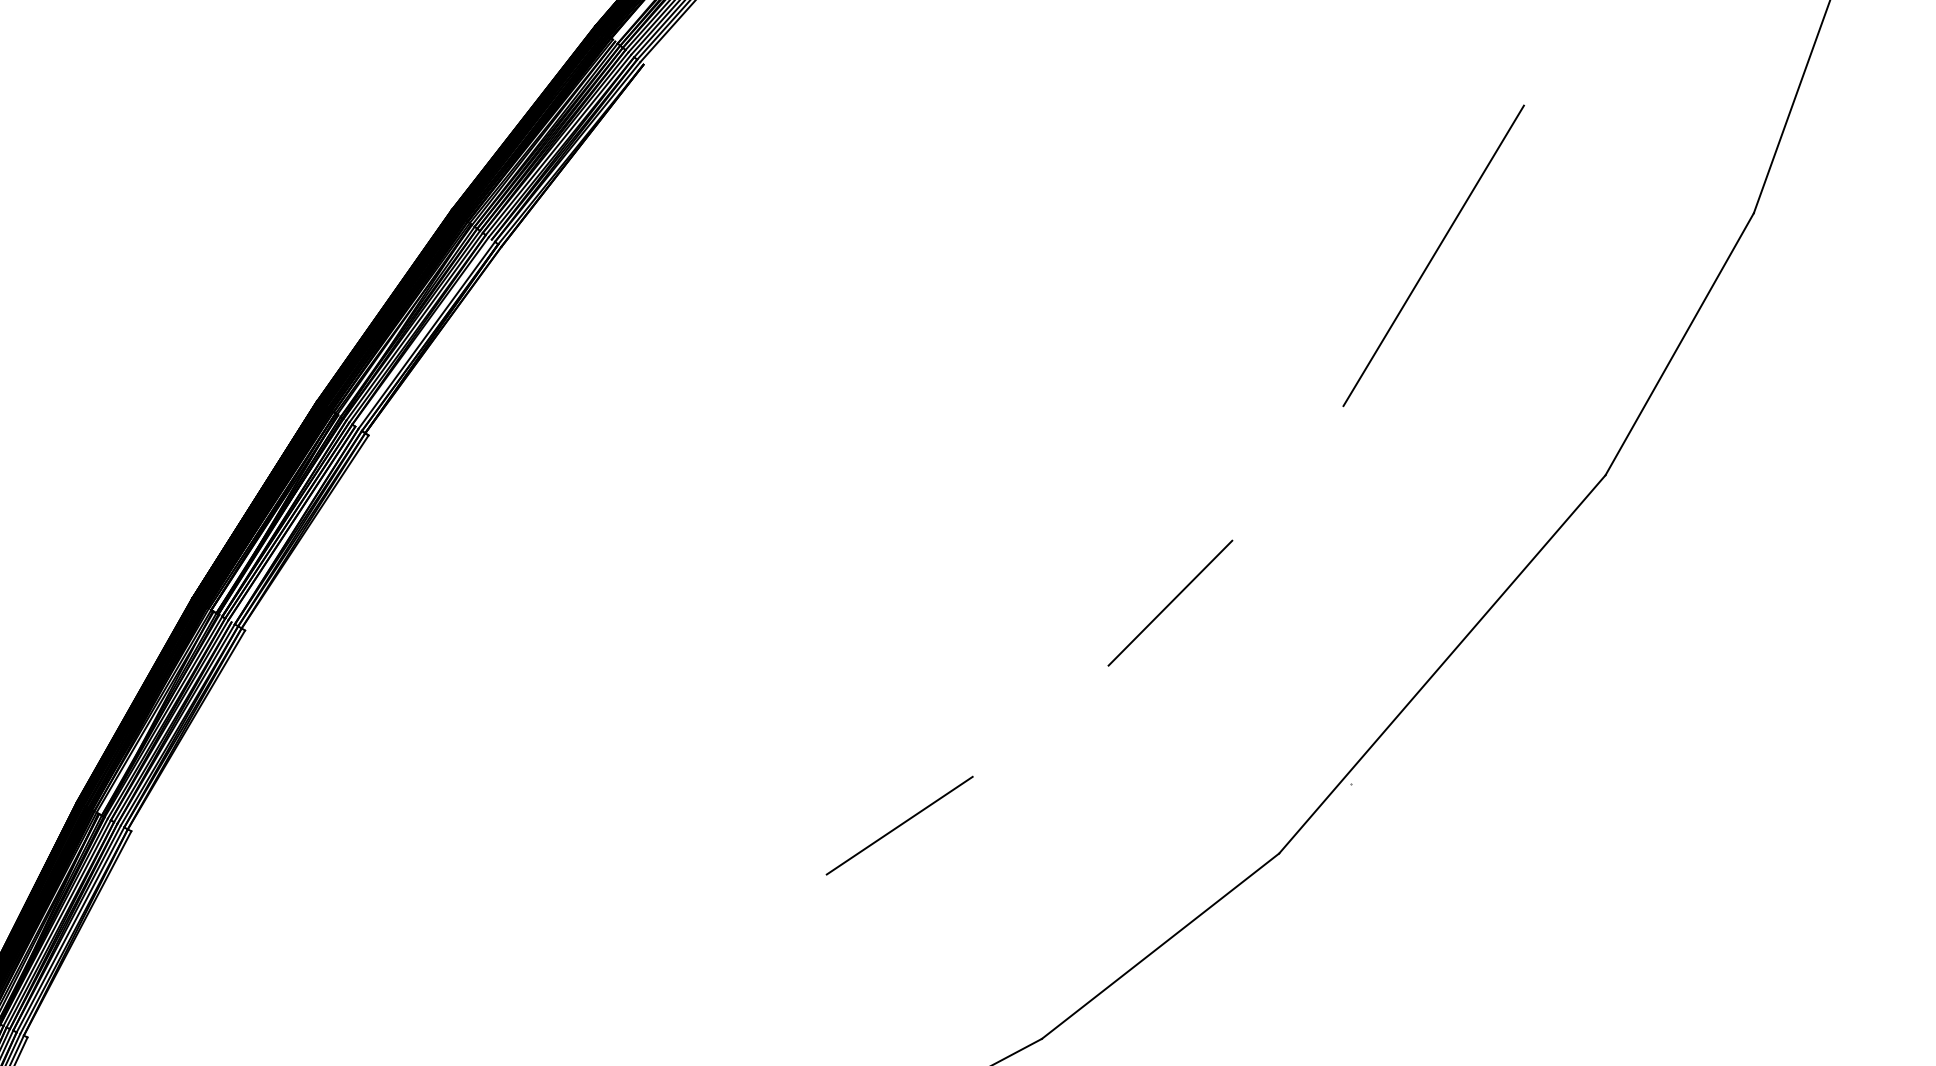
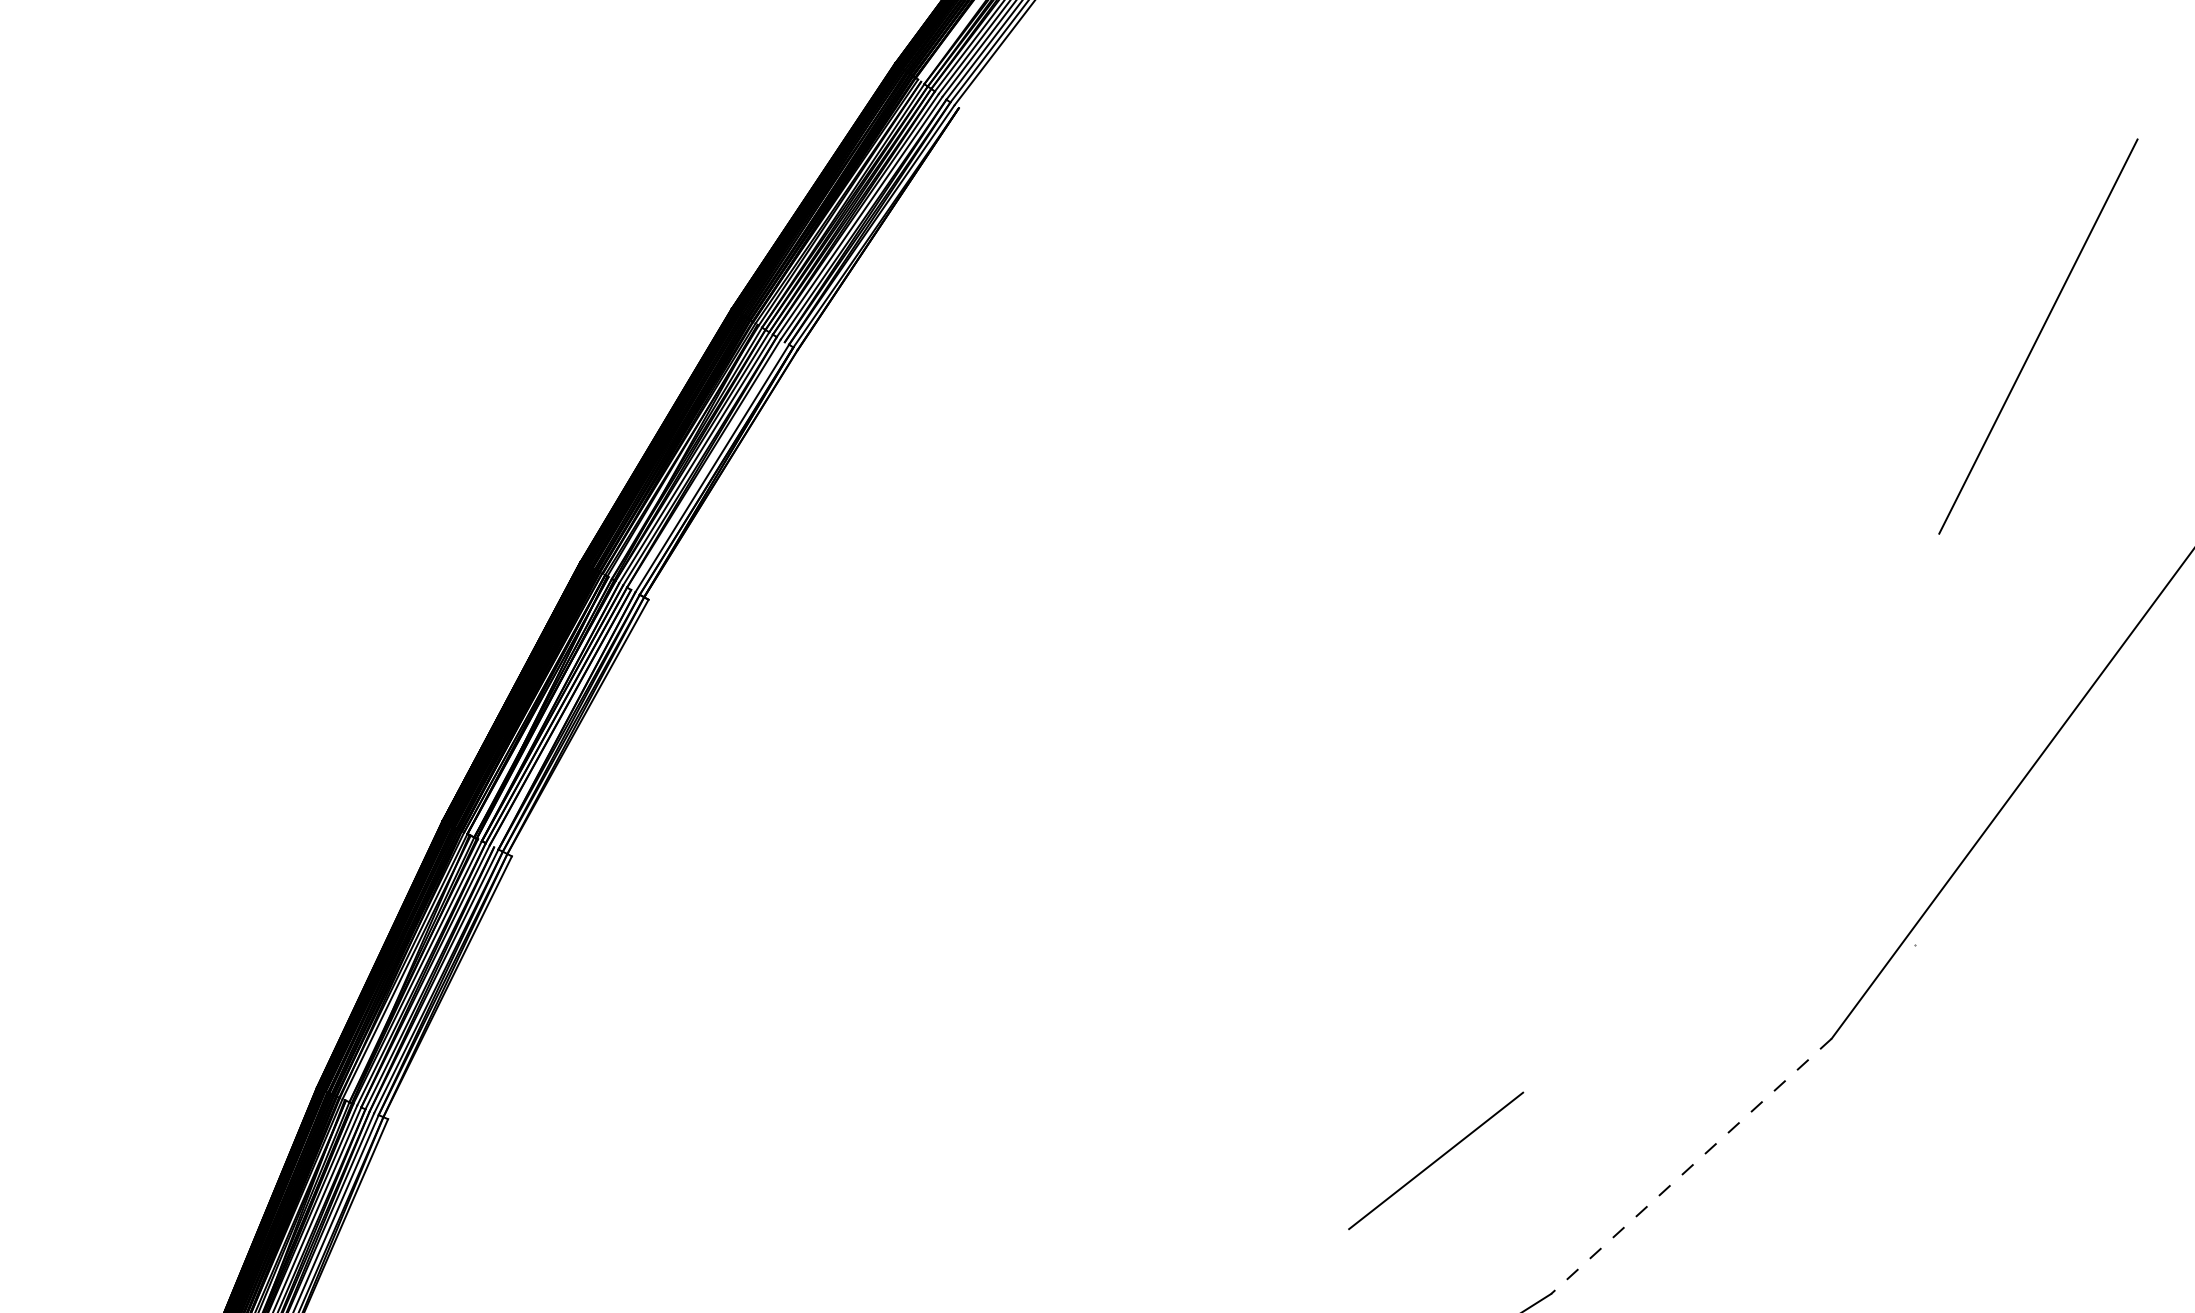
line: (1433, 255) -> (2038, 336), moved
line: (1170, 602) -> (1671, 733), removed
line: (899, 825) -> (1435, 1160), moved
line: (1160, 946) -> (1691, 1166), solid -> dashed

